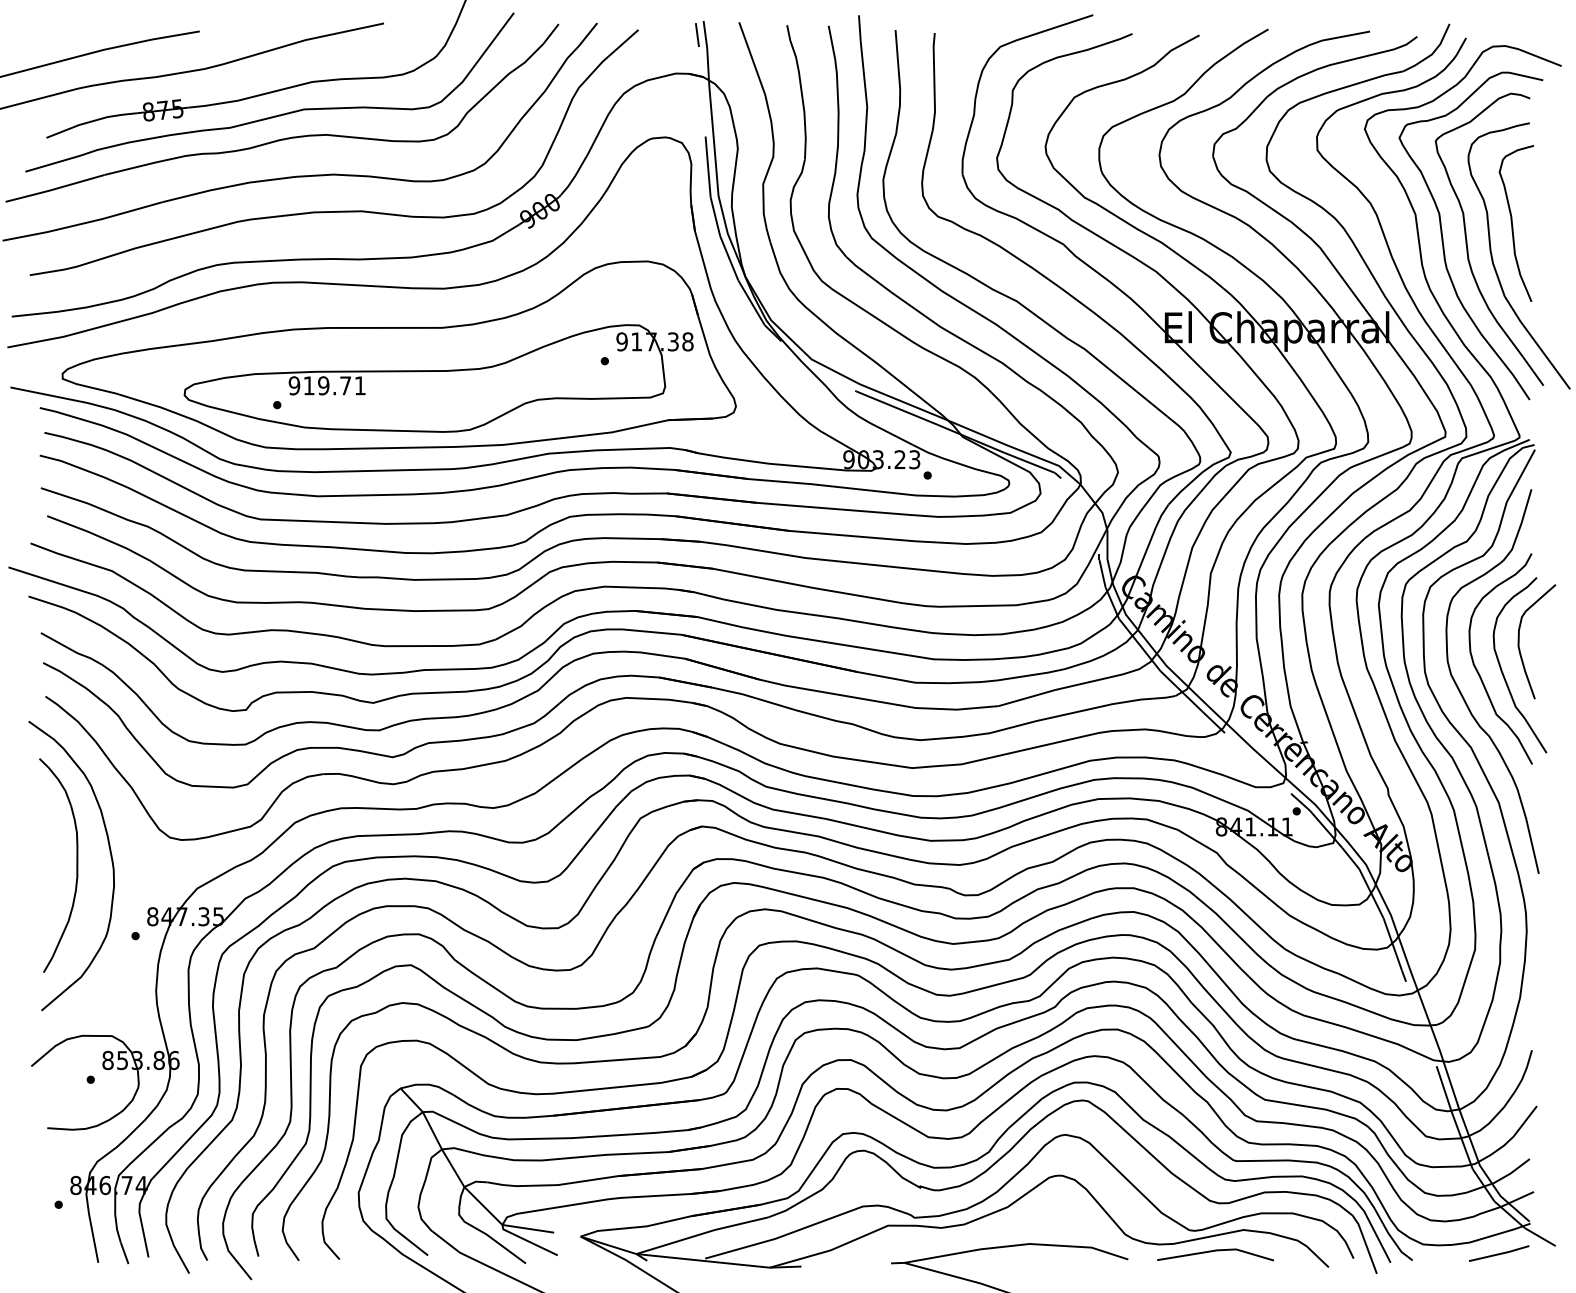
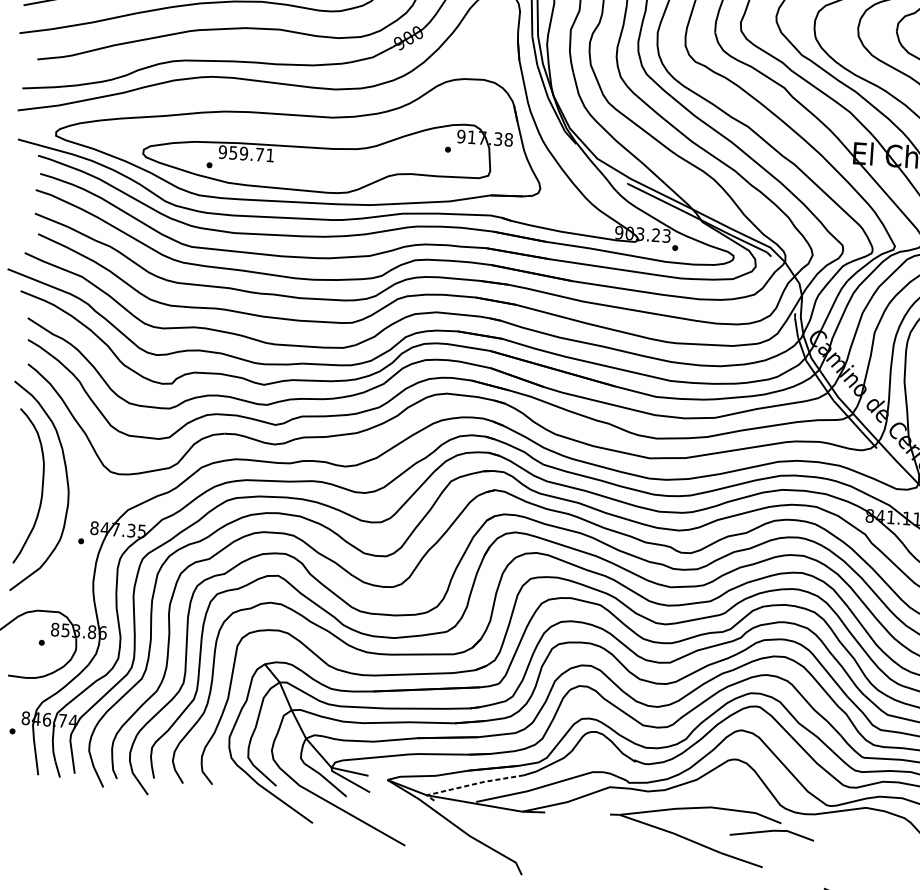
text: (308, 385) -> (233, 152), 919.71 -> 959.71
line: (695, 1235) -> (470, 784), solid -> dashed
line: (1215, 1251) -> (772, 831), moved

